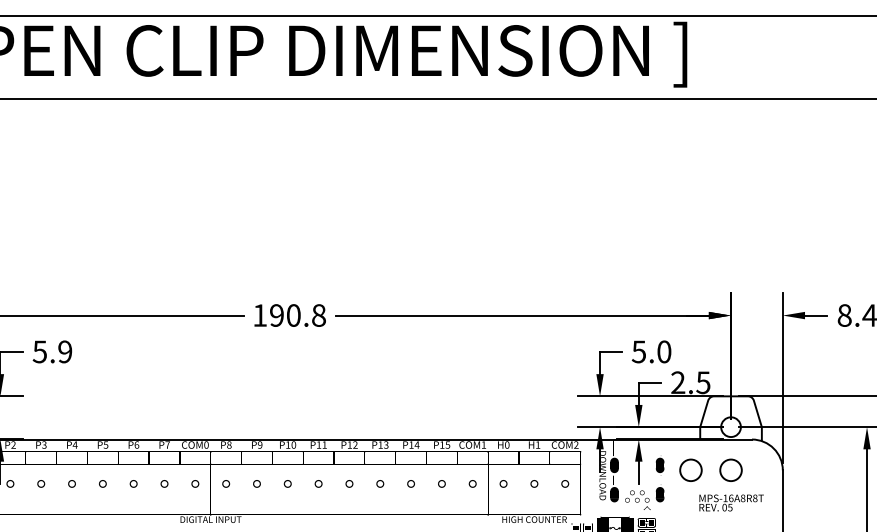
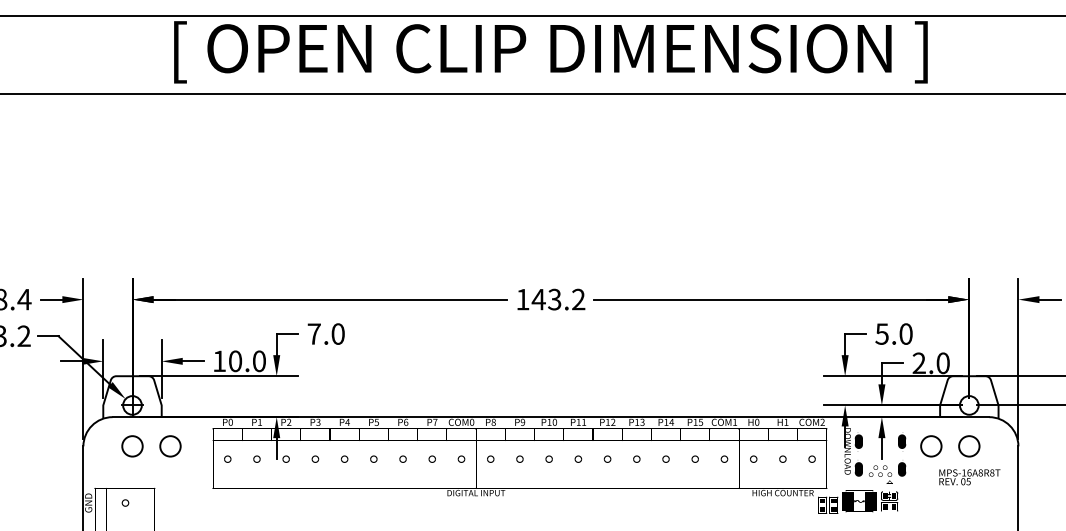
text: (297, 315) -> (558, 299), 190.8 -> 143.2
text: (51, 351) -> (325, 333), 5.9 -> 7.0
text: (702, 382) -> (942, 363), 2.5 -> 2.0

